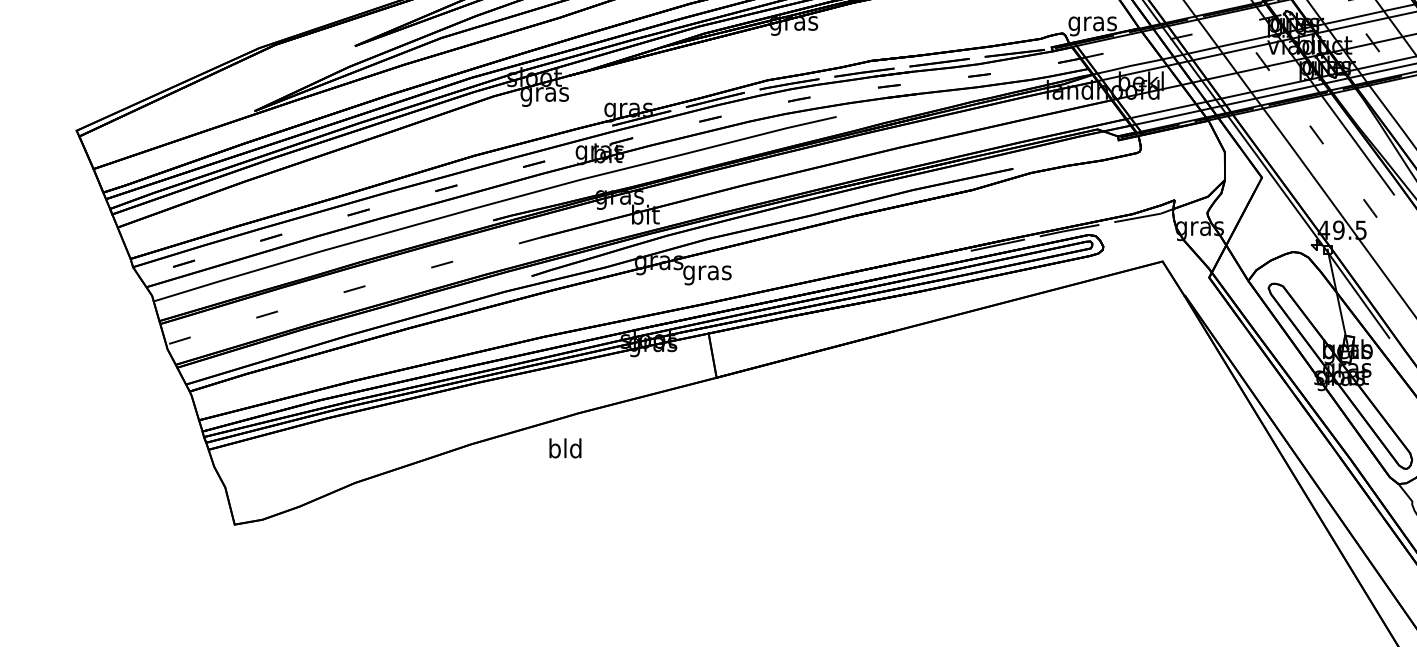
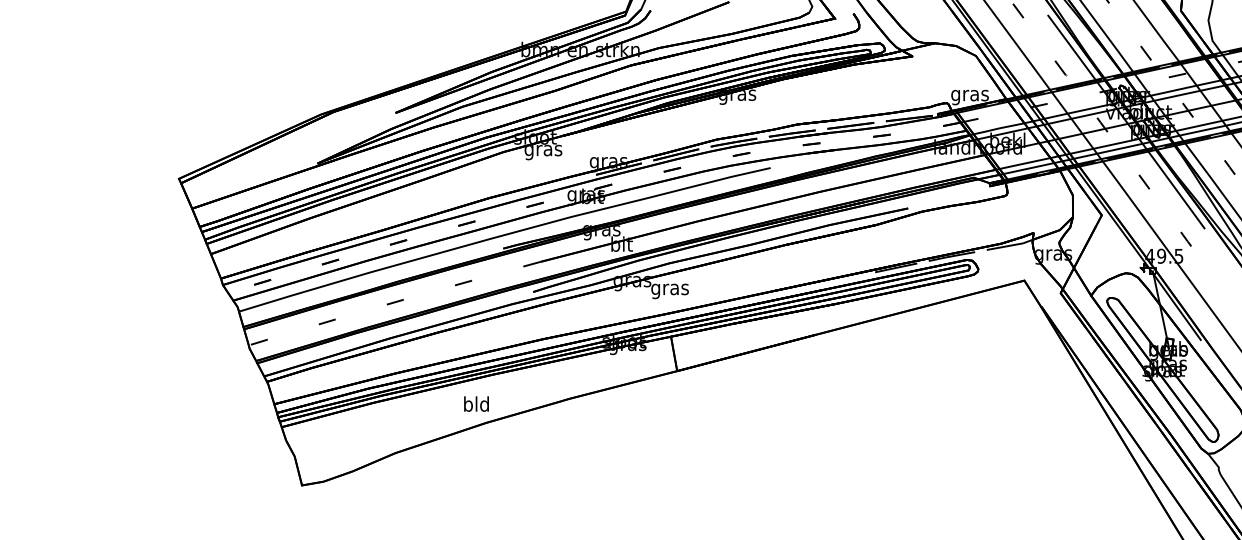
text: (565, 447) -> (476, 403), moved

